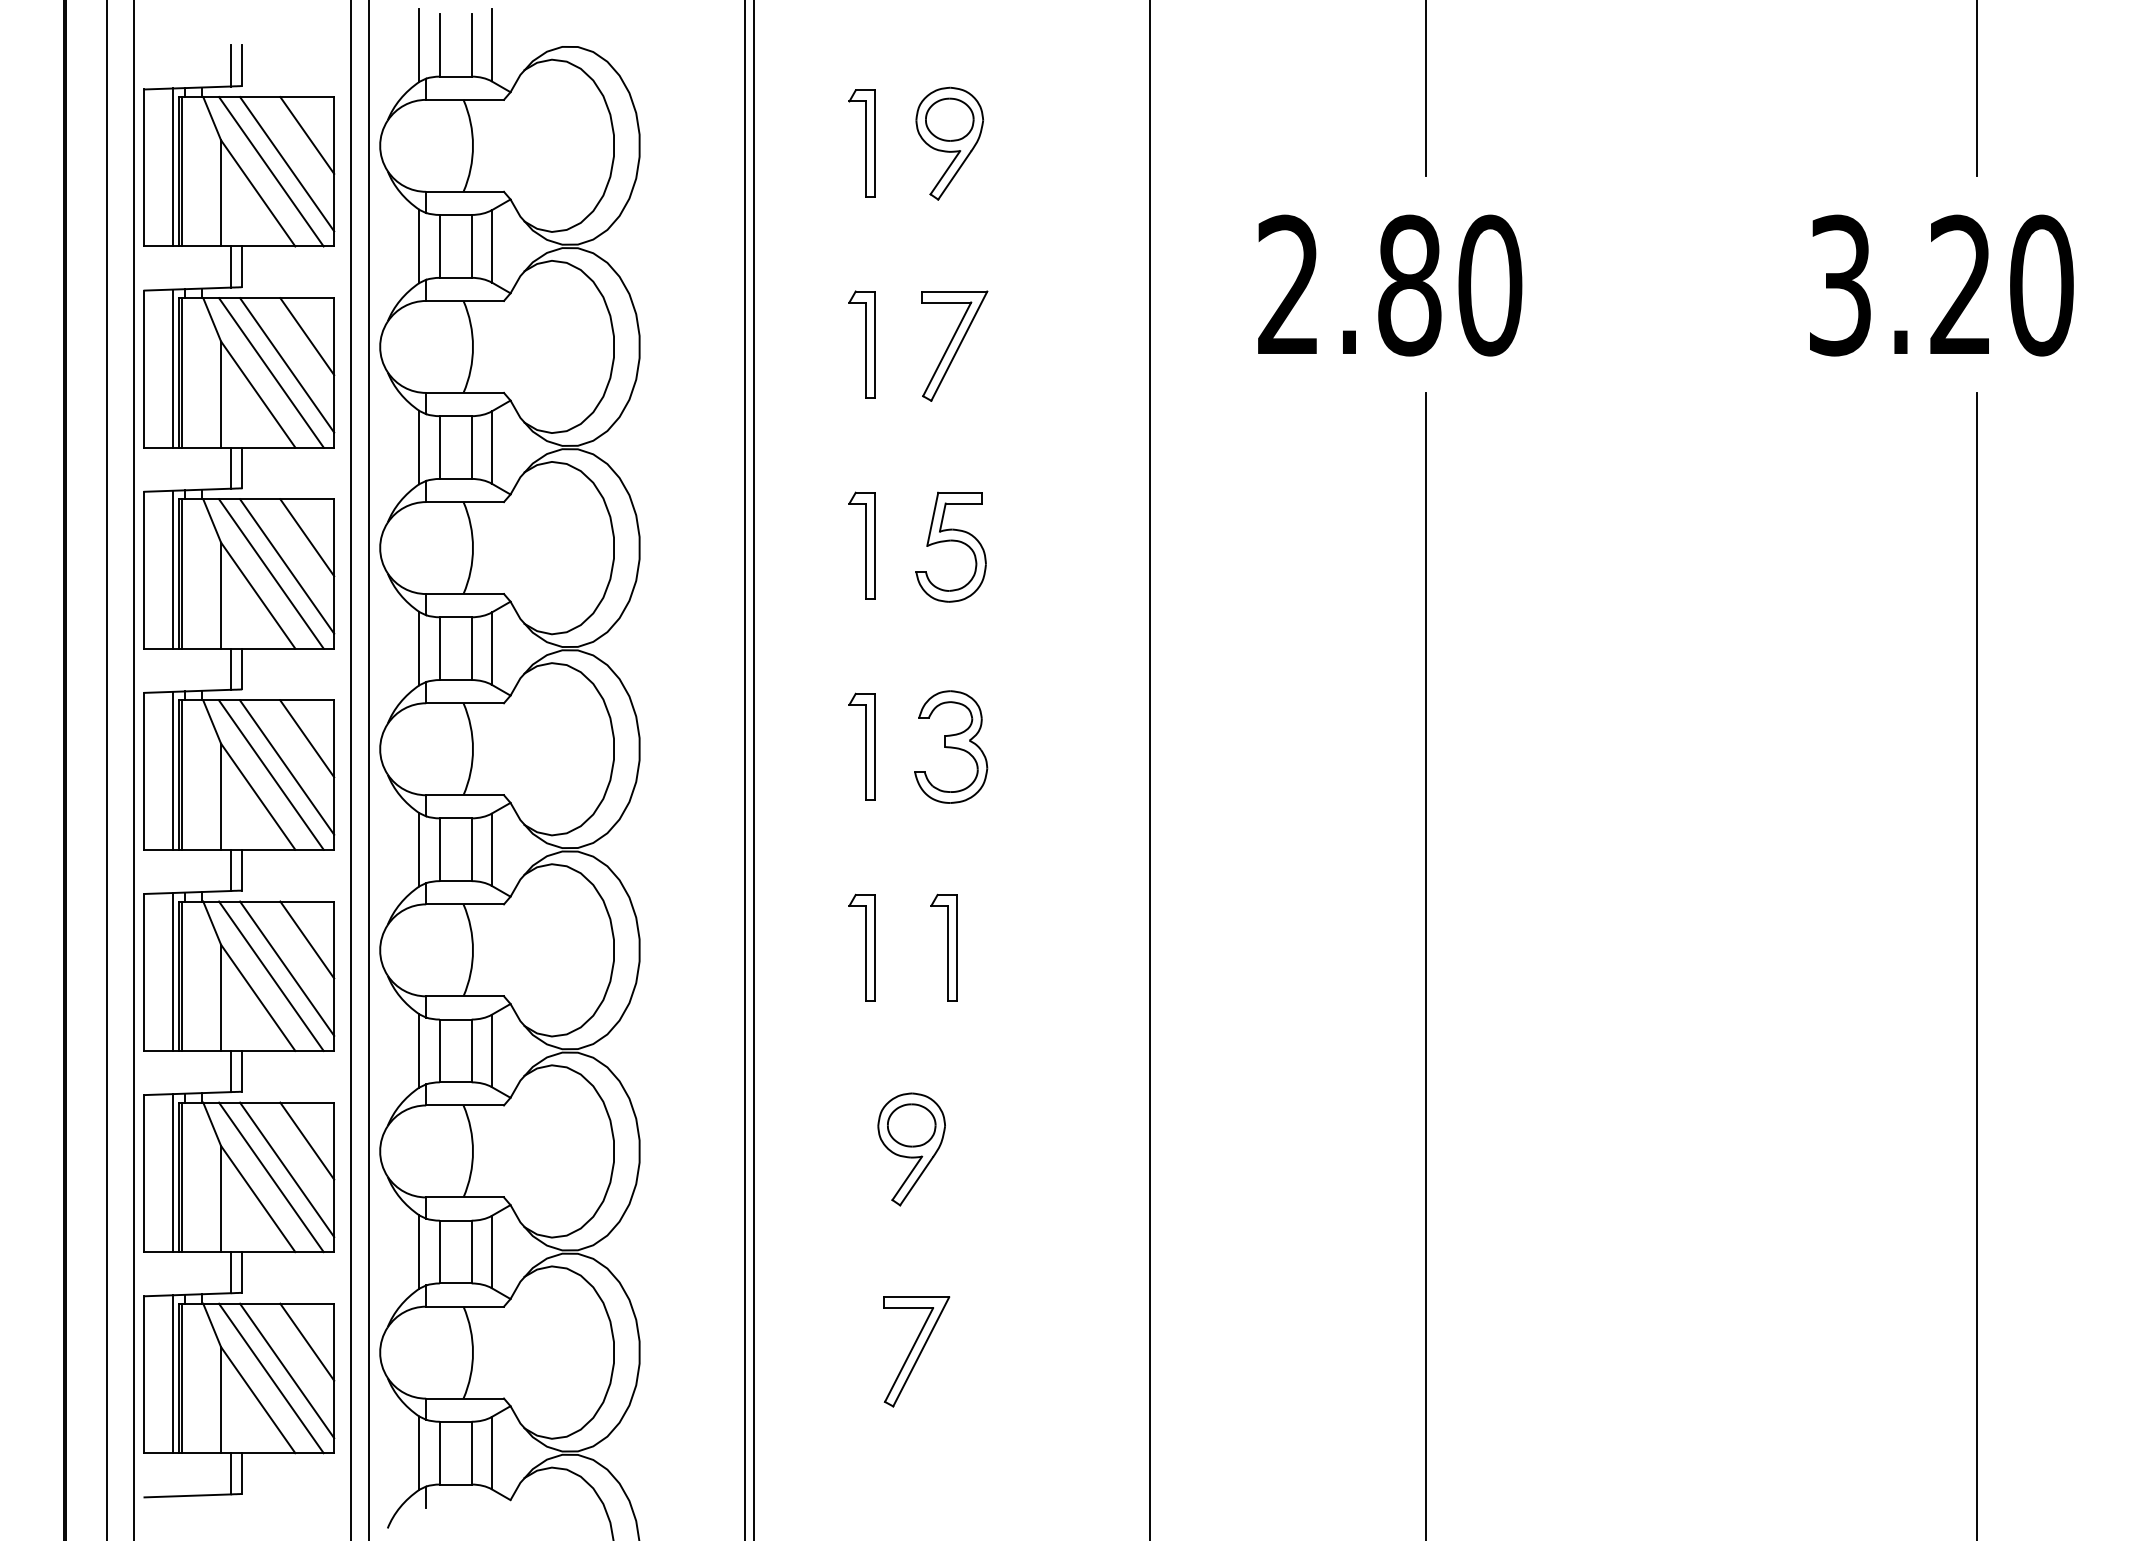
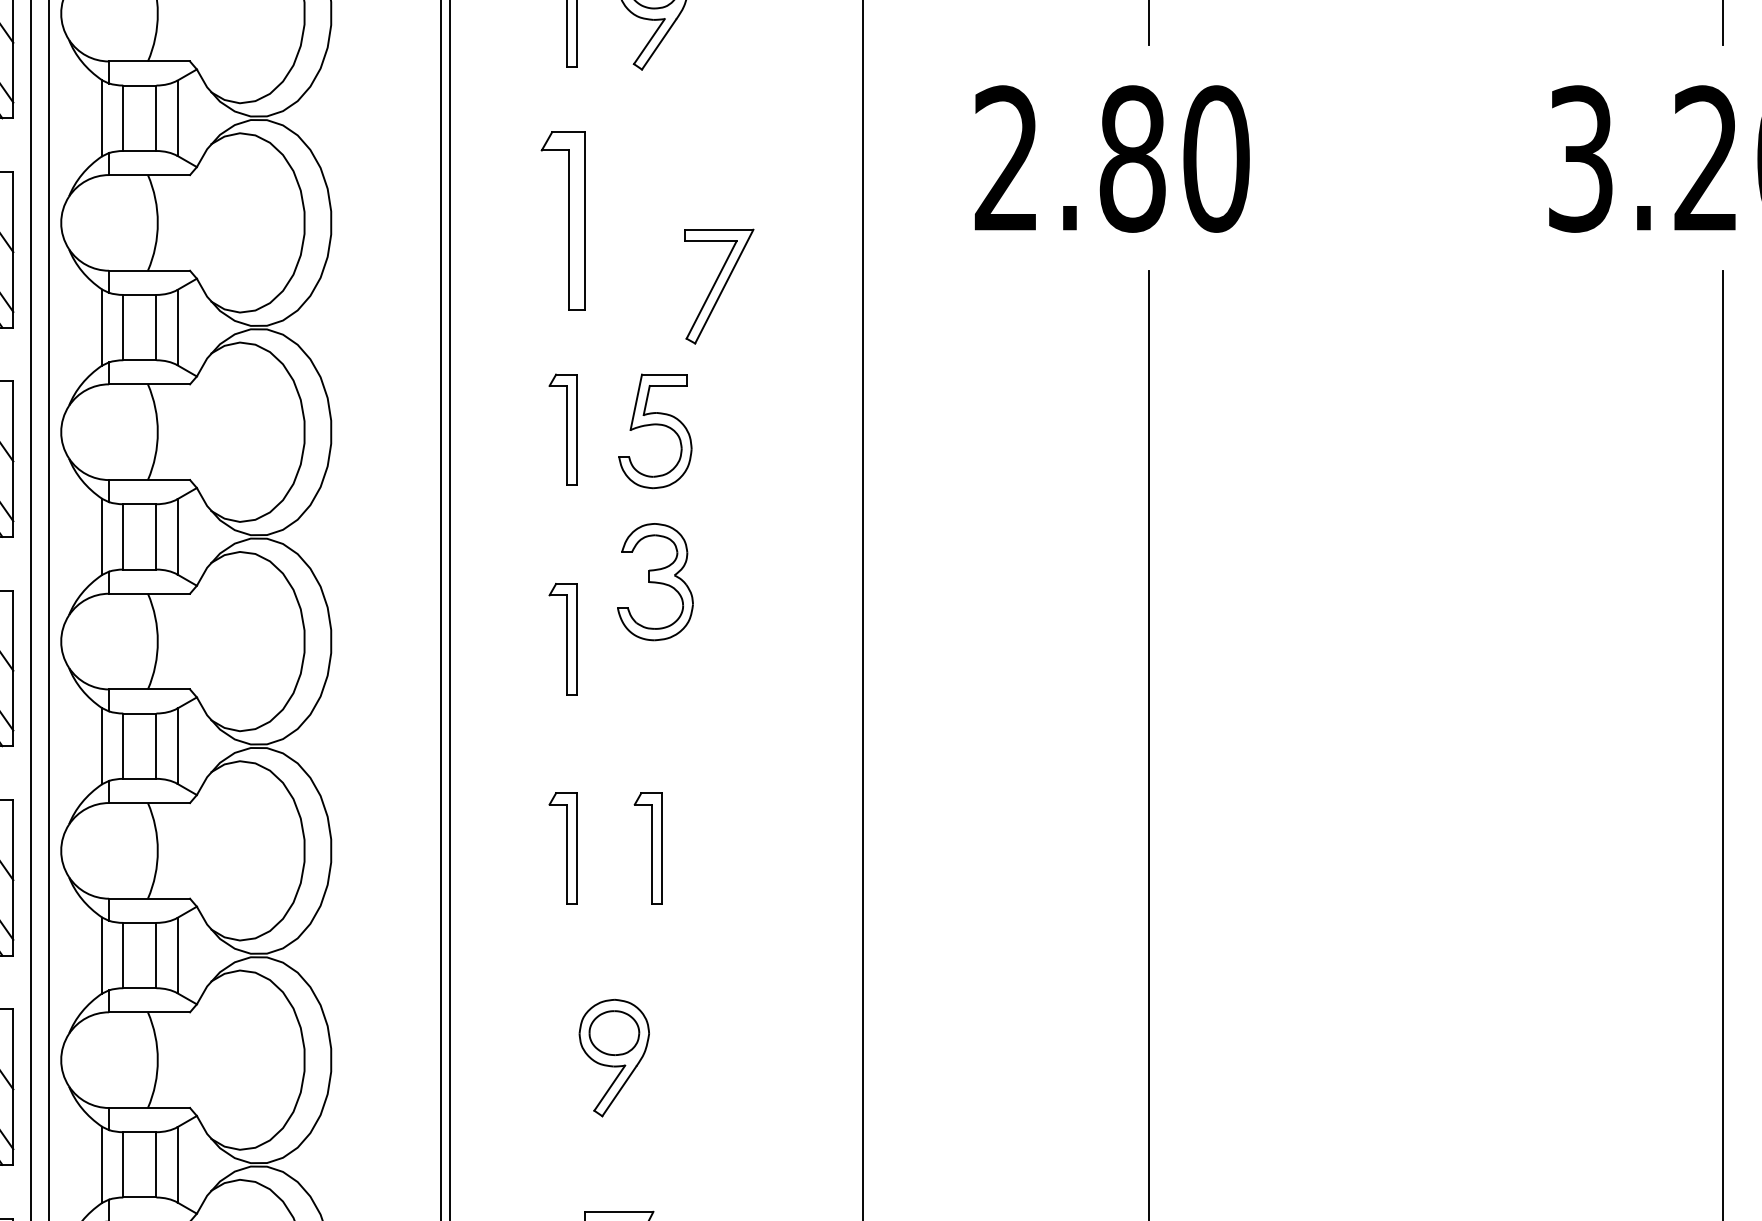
part: (861, 344) -> (562, 220), size x1.6
part: (954, 345) -> (719, 285), moved
part: (951, 746) -> (655, 581), moved

